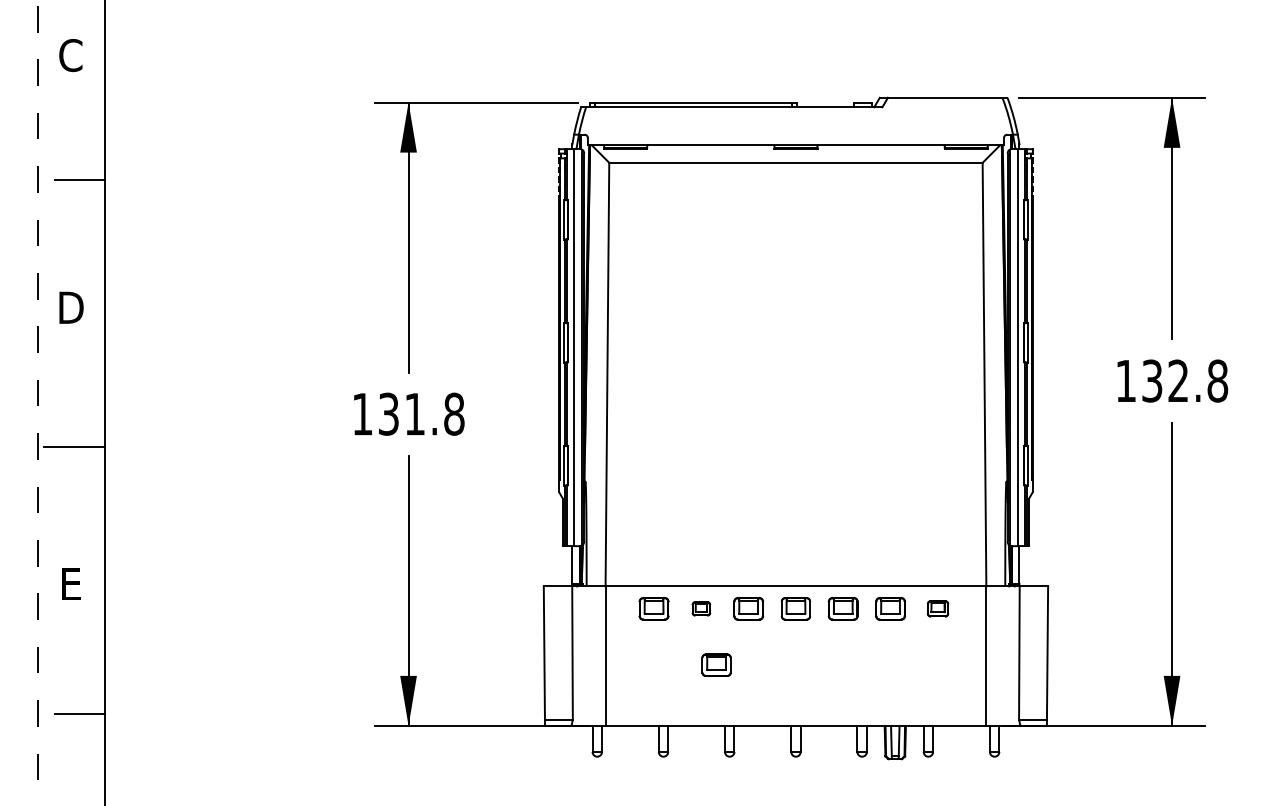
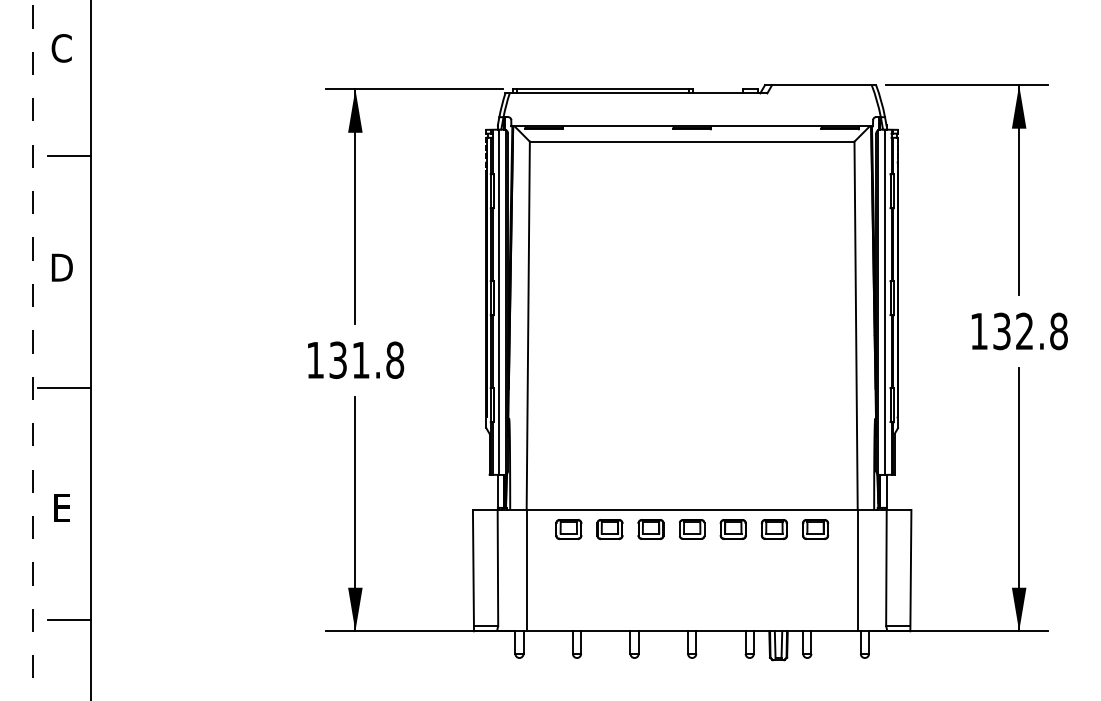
part: (700, 608) -> (609, 529), size x1.67
part: (937, 608) -> (815, 529), size x1.43
part: (716, 665) -> (623, 578), removed

